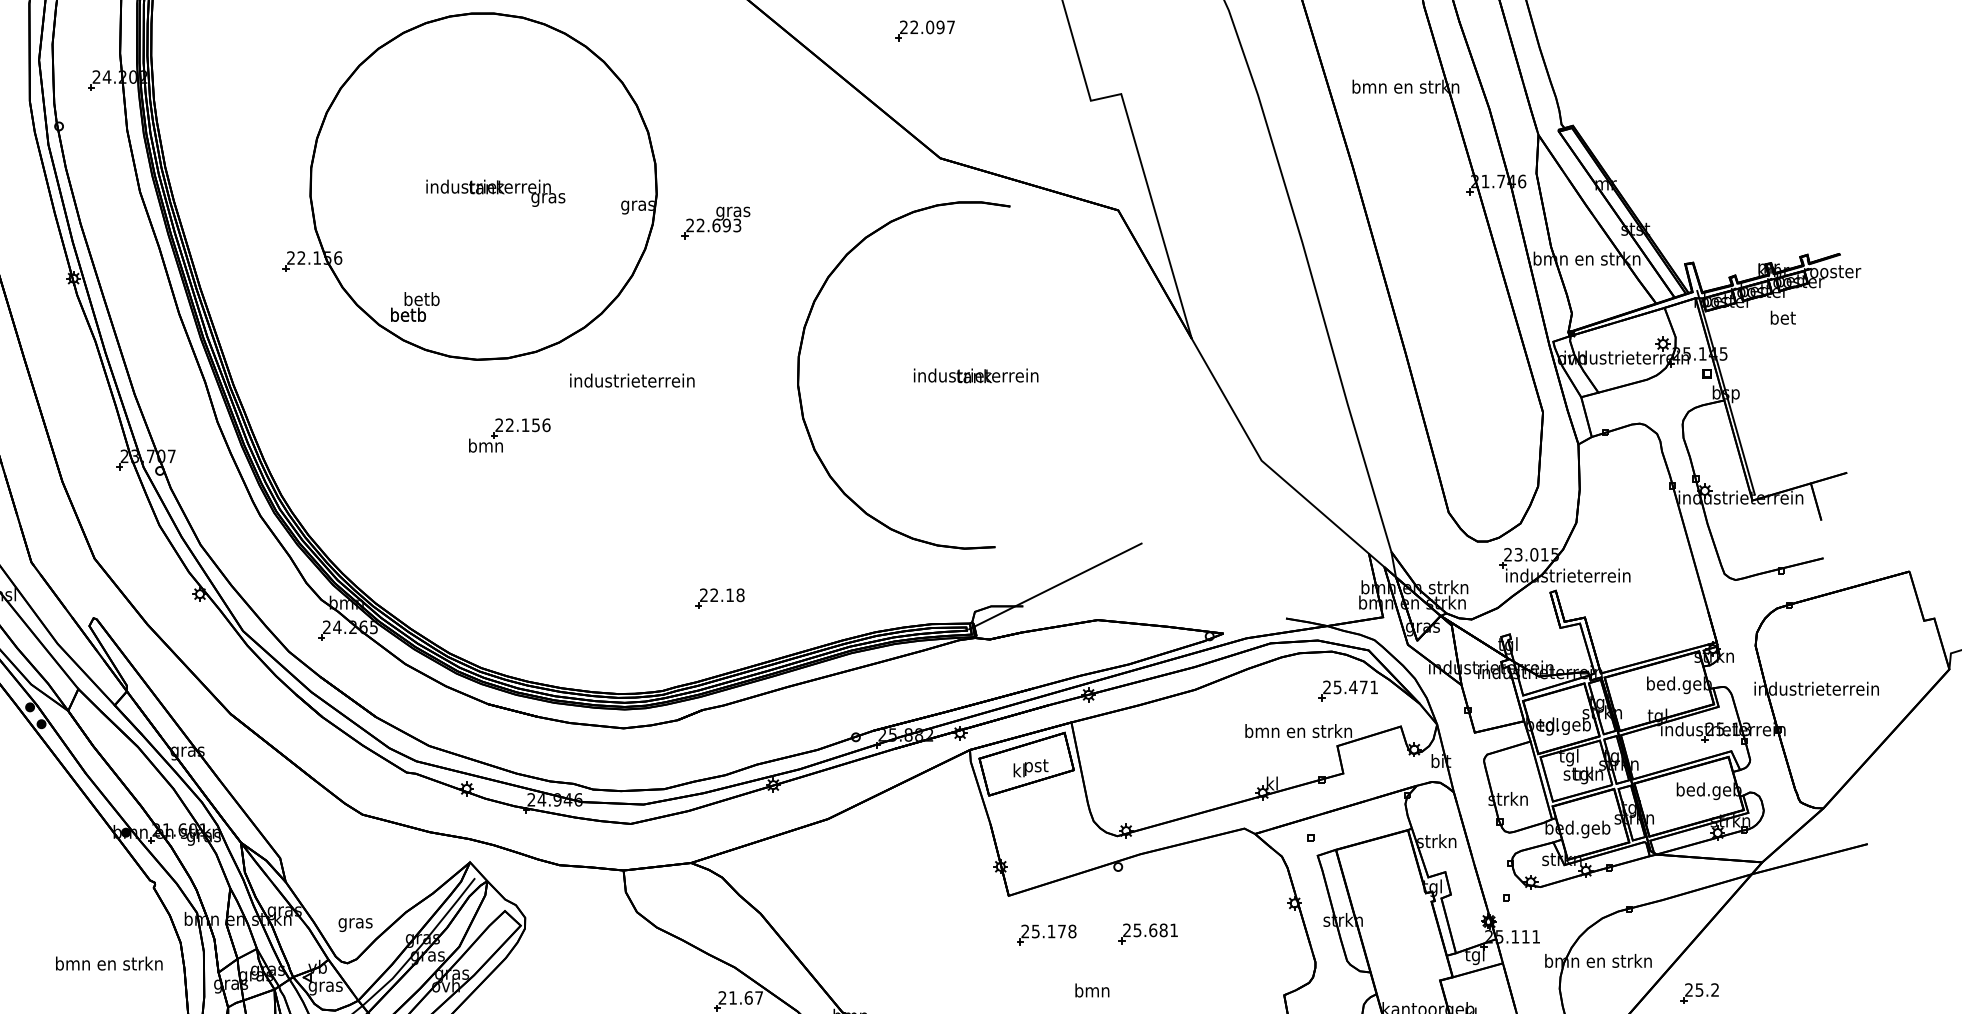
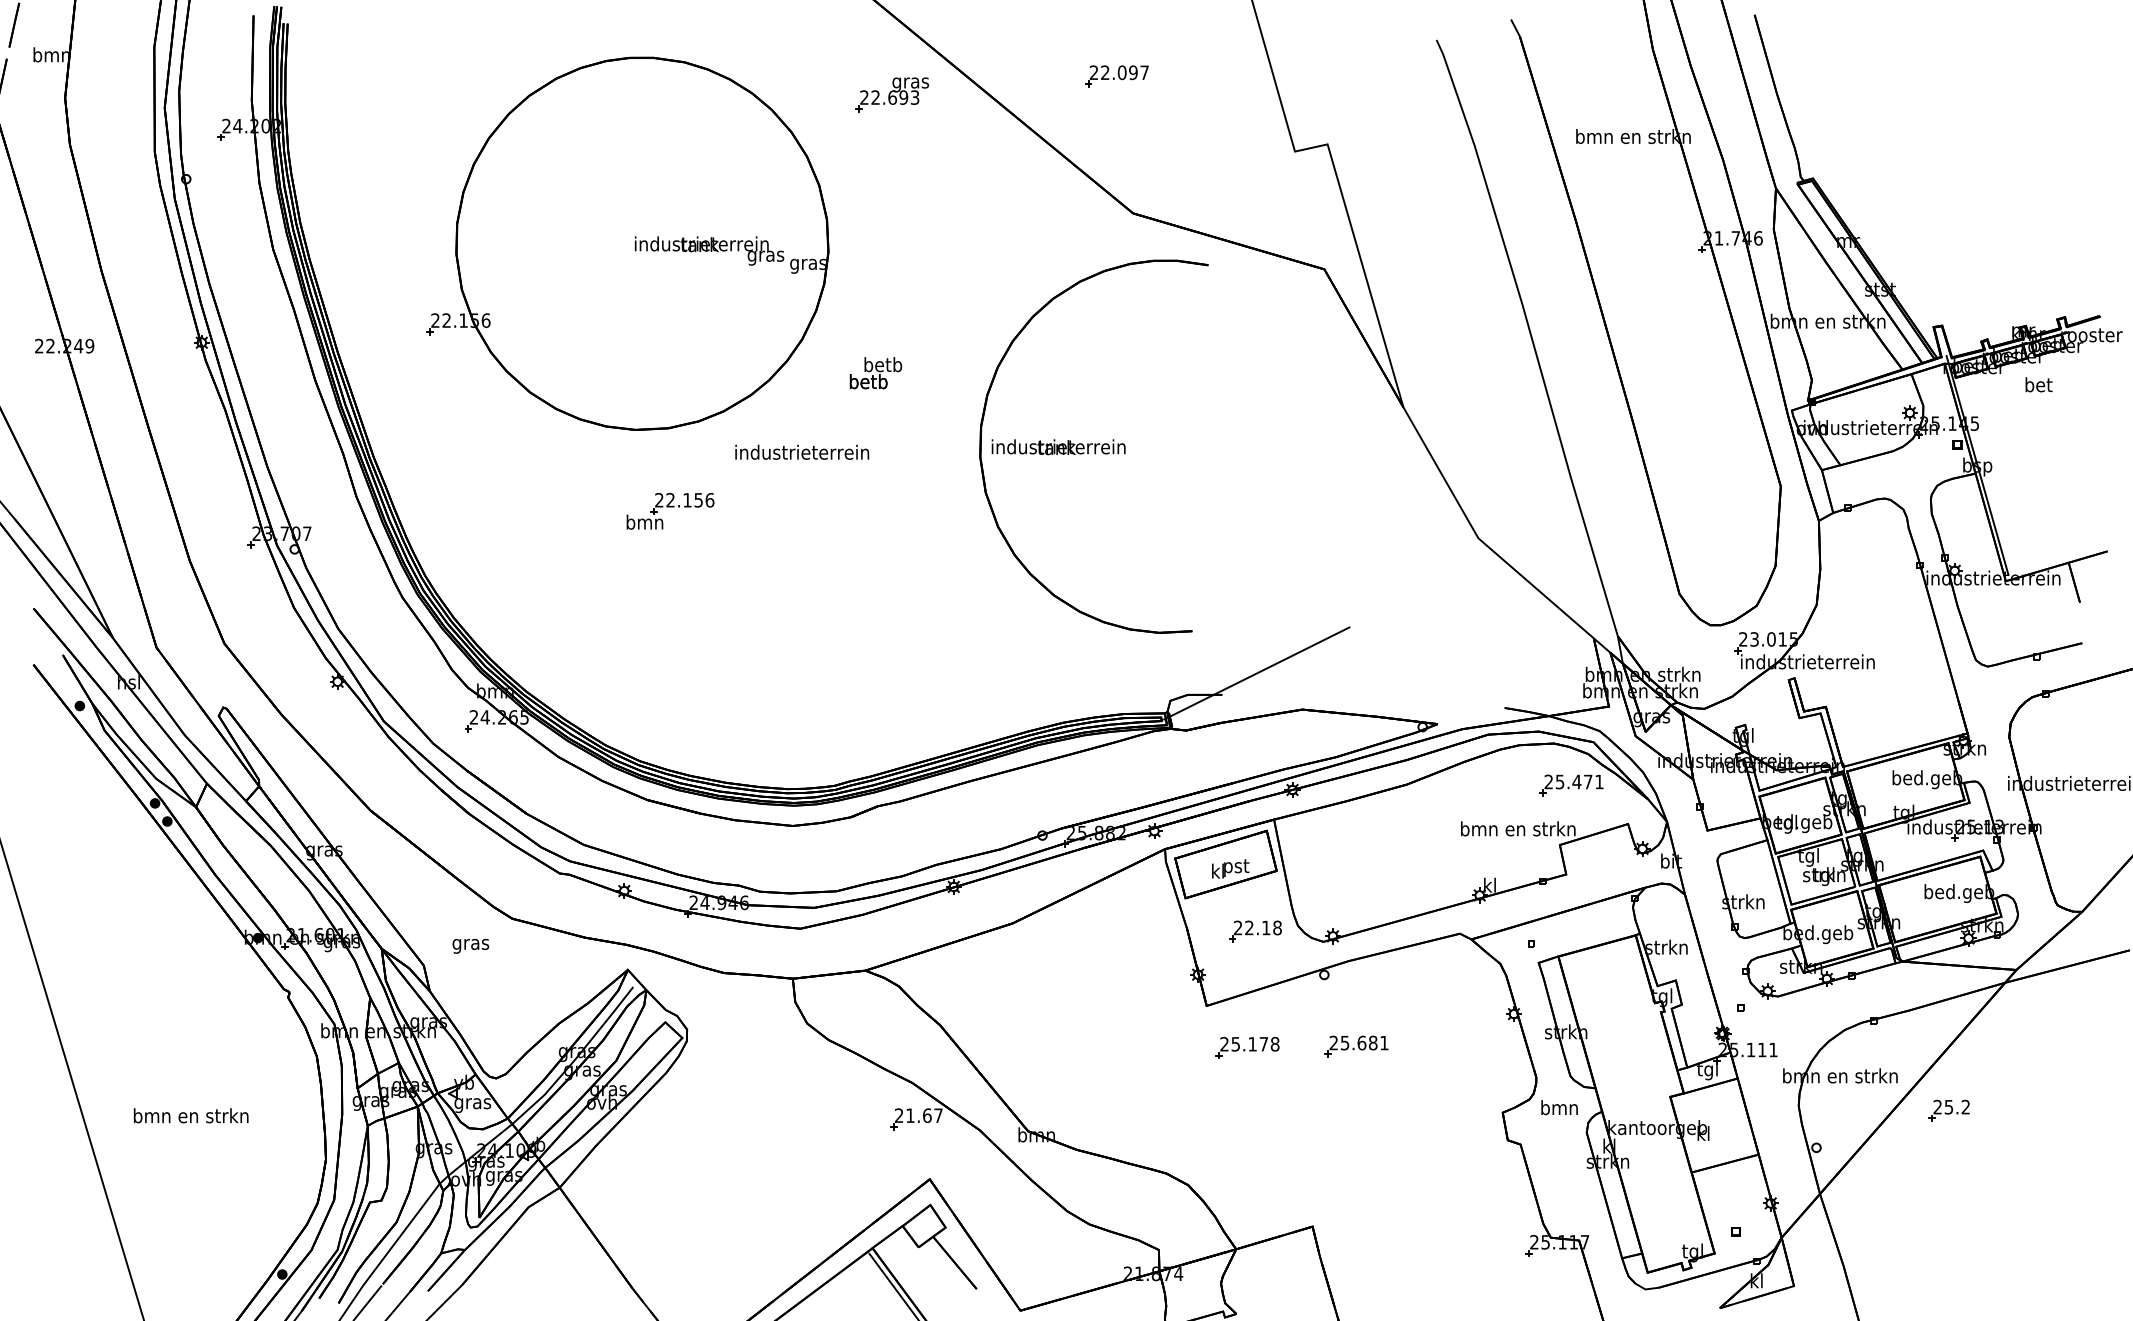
text: (495, 192) -> (709, 250), moved
part: (715, 222) -> (891, 94), moved
text: (414, 307) -> (875, 373), moved
text: (975, 376) -> (1058, 447), moved
part: (720, 598) -> (1255, 931), moved
text: (355, 924) -> (470, 945), moved
text: (109, 963) -> (191, 1115), moved
text: (1092, 990) -> (1559, 1107), moved

